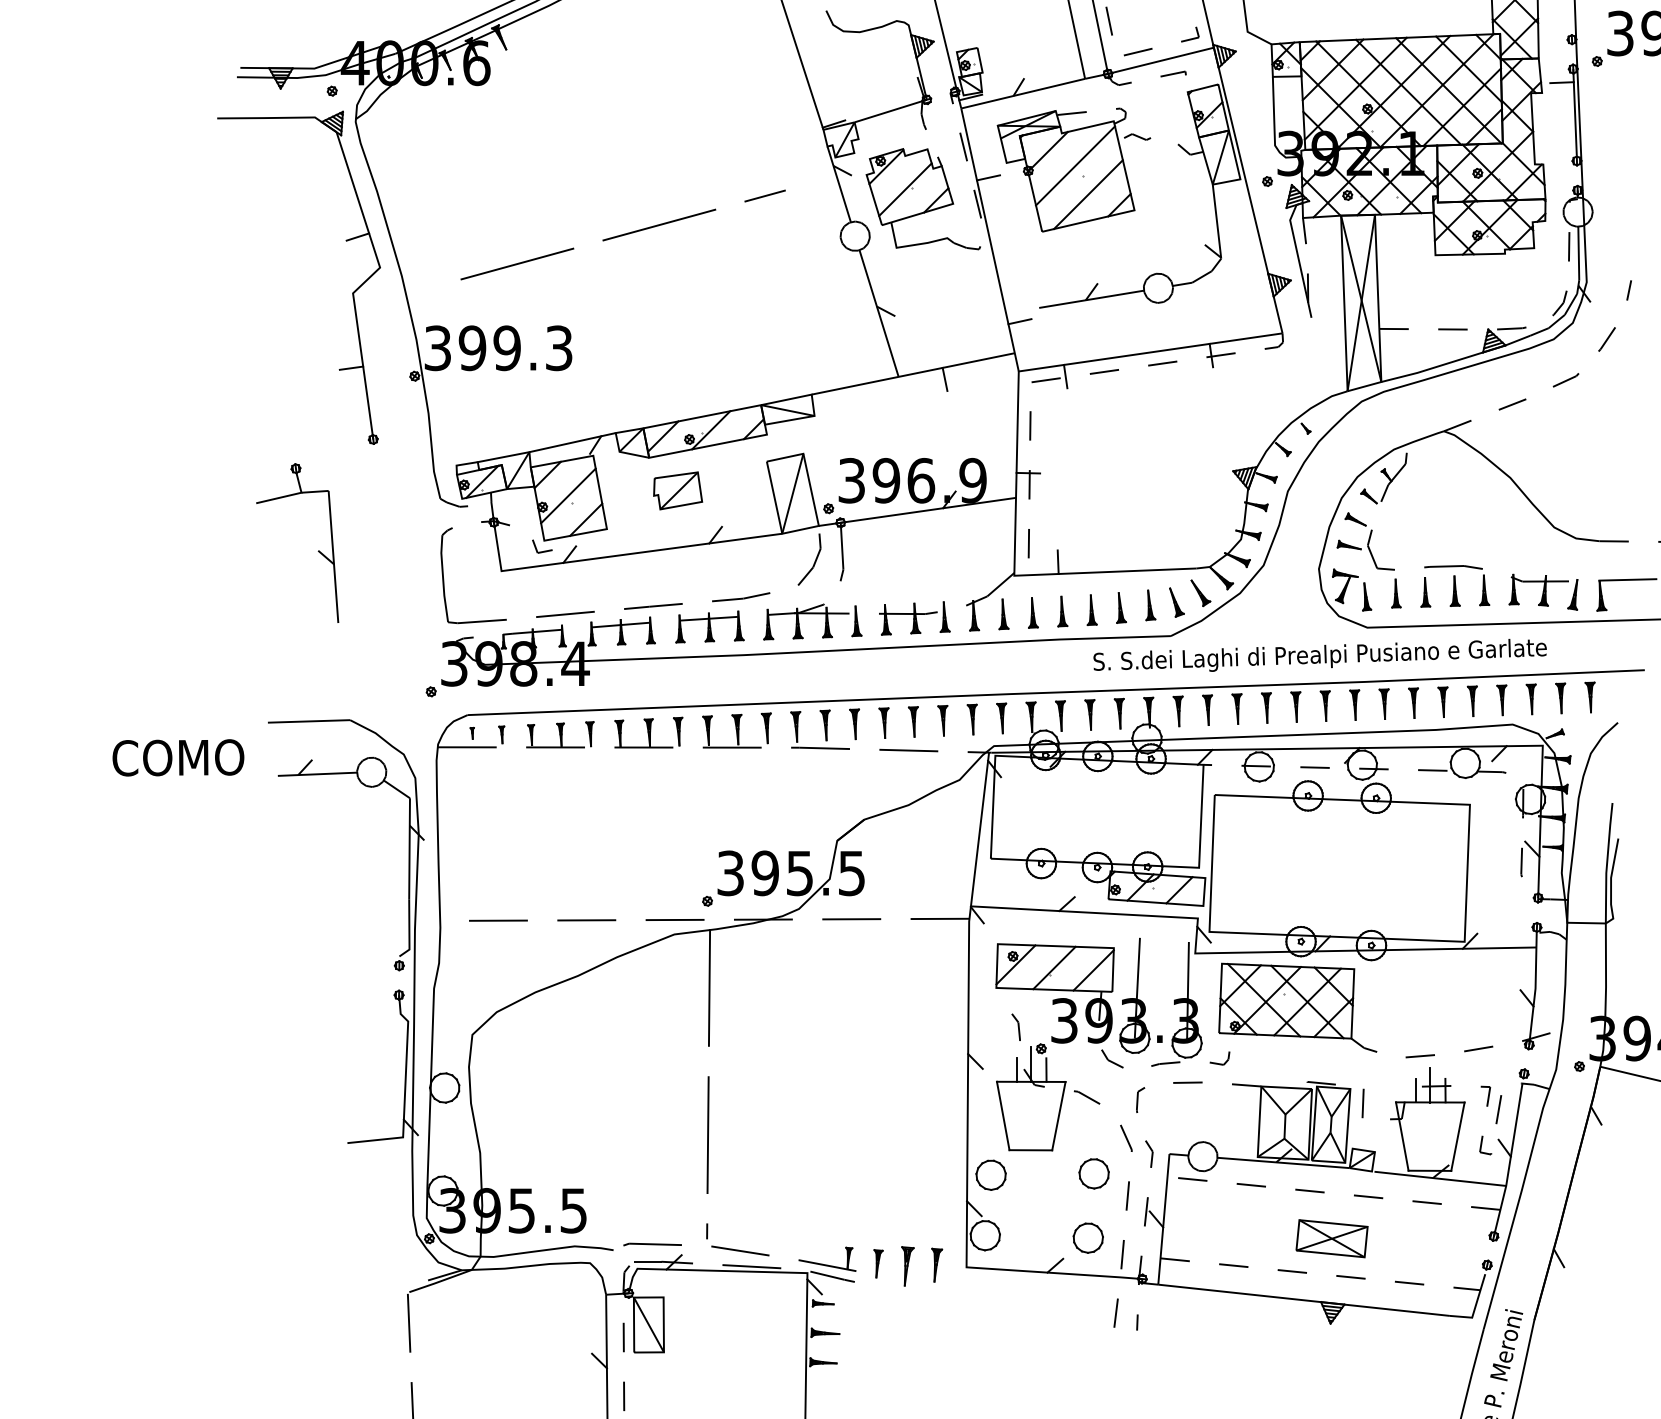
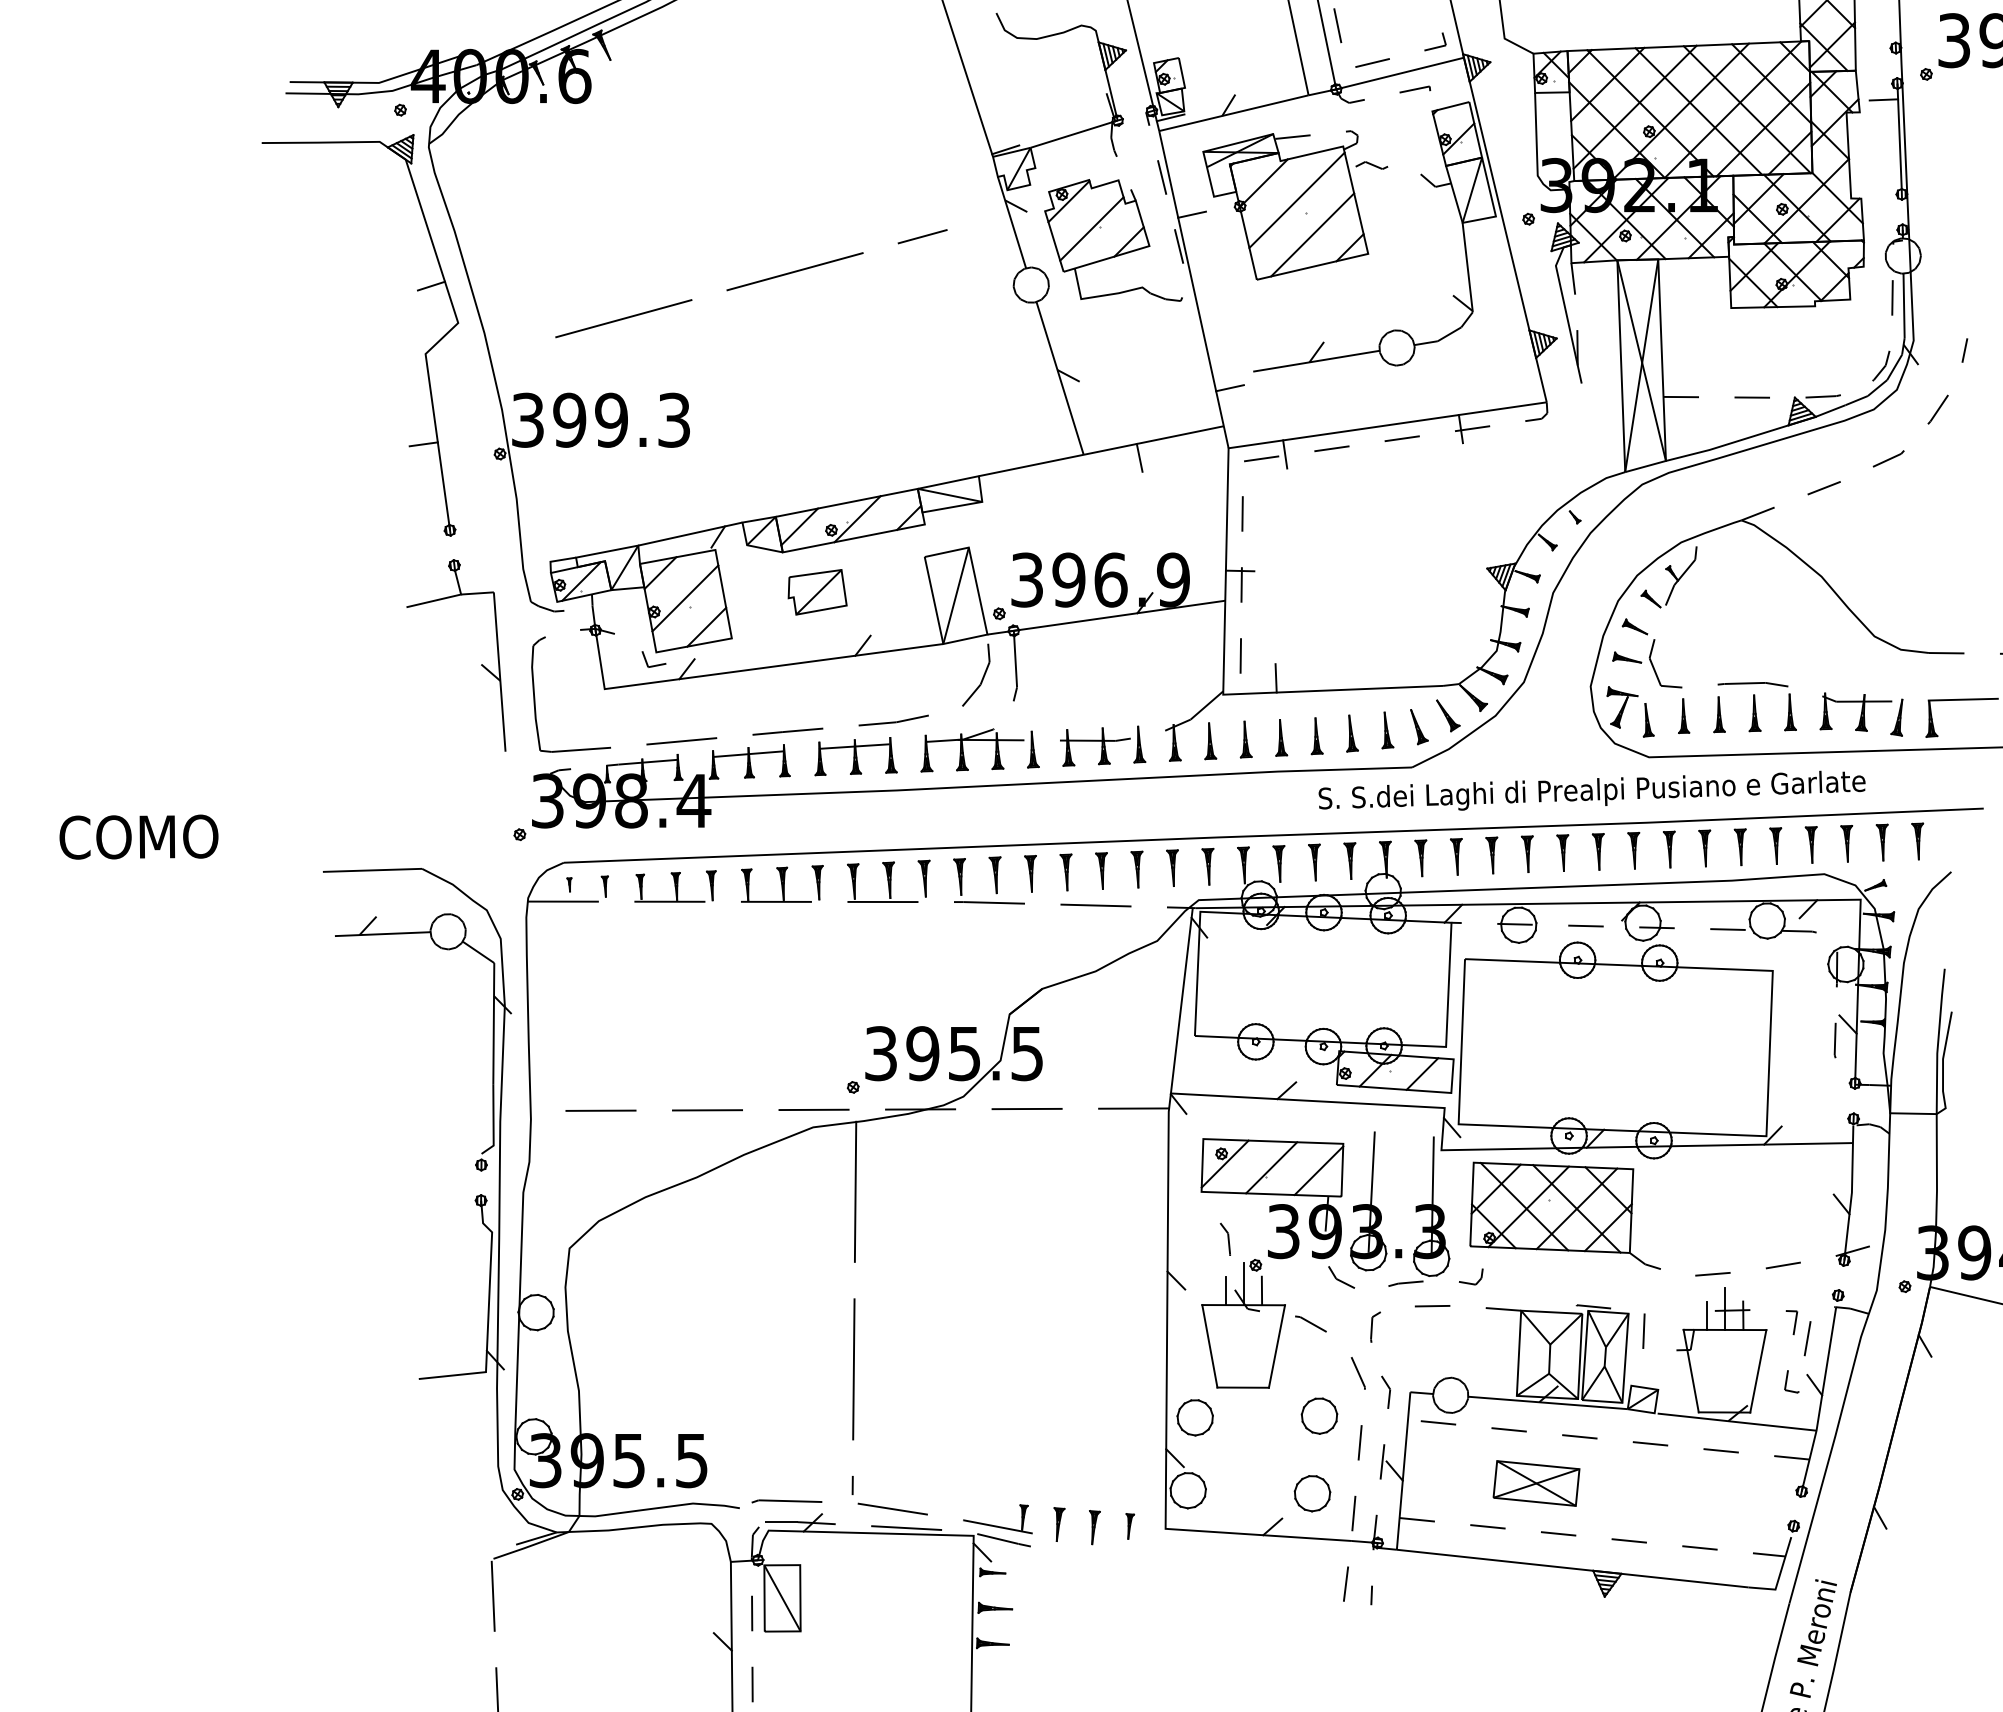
part: (317, 551) -> (480, 665), moved
text: (178, 757) -> (139, 836), moved
part: (1331, 1238) -> (1535, 1483), moved
part: (907, 1265) -> (1094, 1526), size x0.71
part: (937, 1265) -> (1130, 1526), size x0.62

